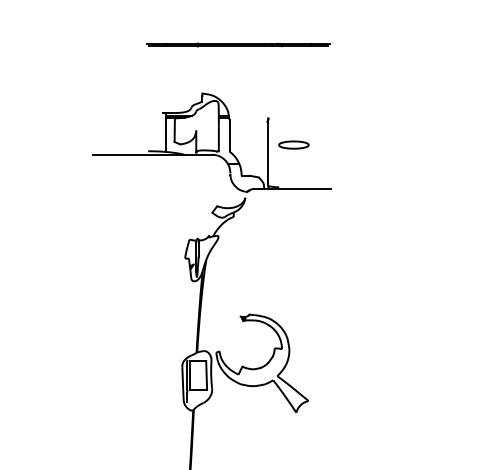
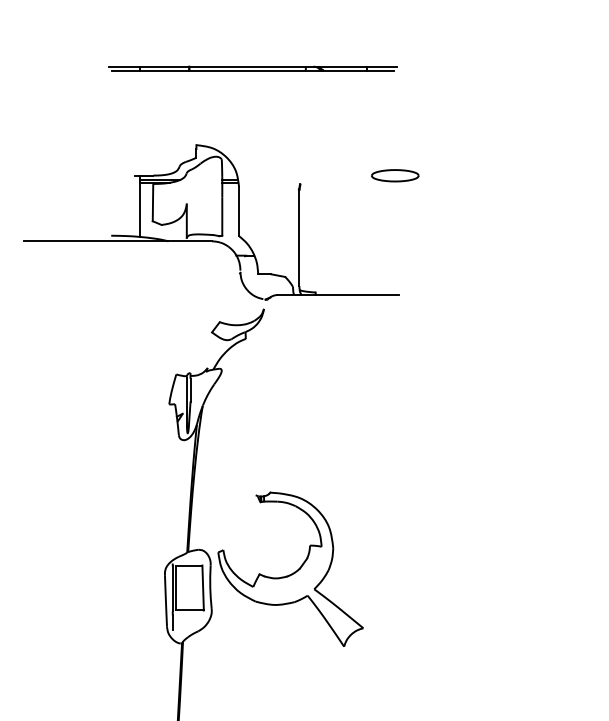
part: (293, 144) -> (394, 174), moved

